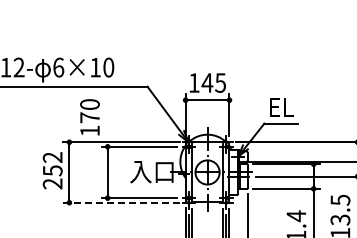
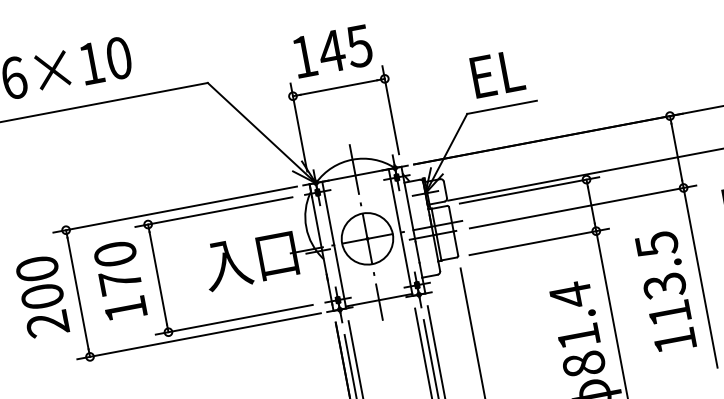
text: (89, 117) -> (119, 281), moved
text: (52, 164) -> (39, 283), 252 -> 200
line: (120, 202) -> (197, 336), dashed -> solid

